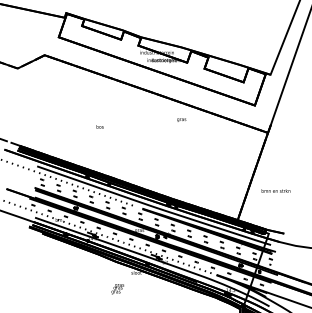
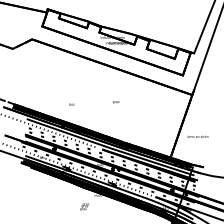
text: (181, 119) -> (115, 101), moved
text: (99, 126) -> (71, 104), moved

